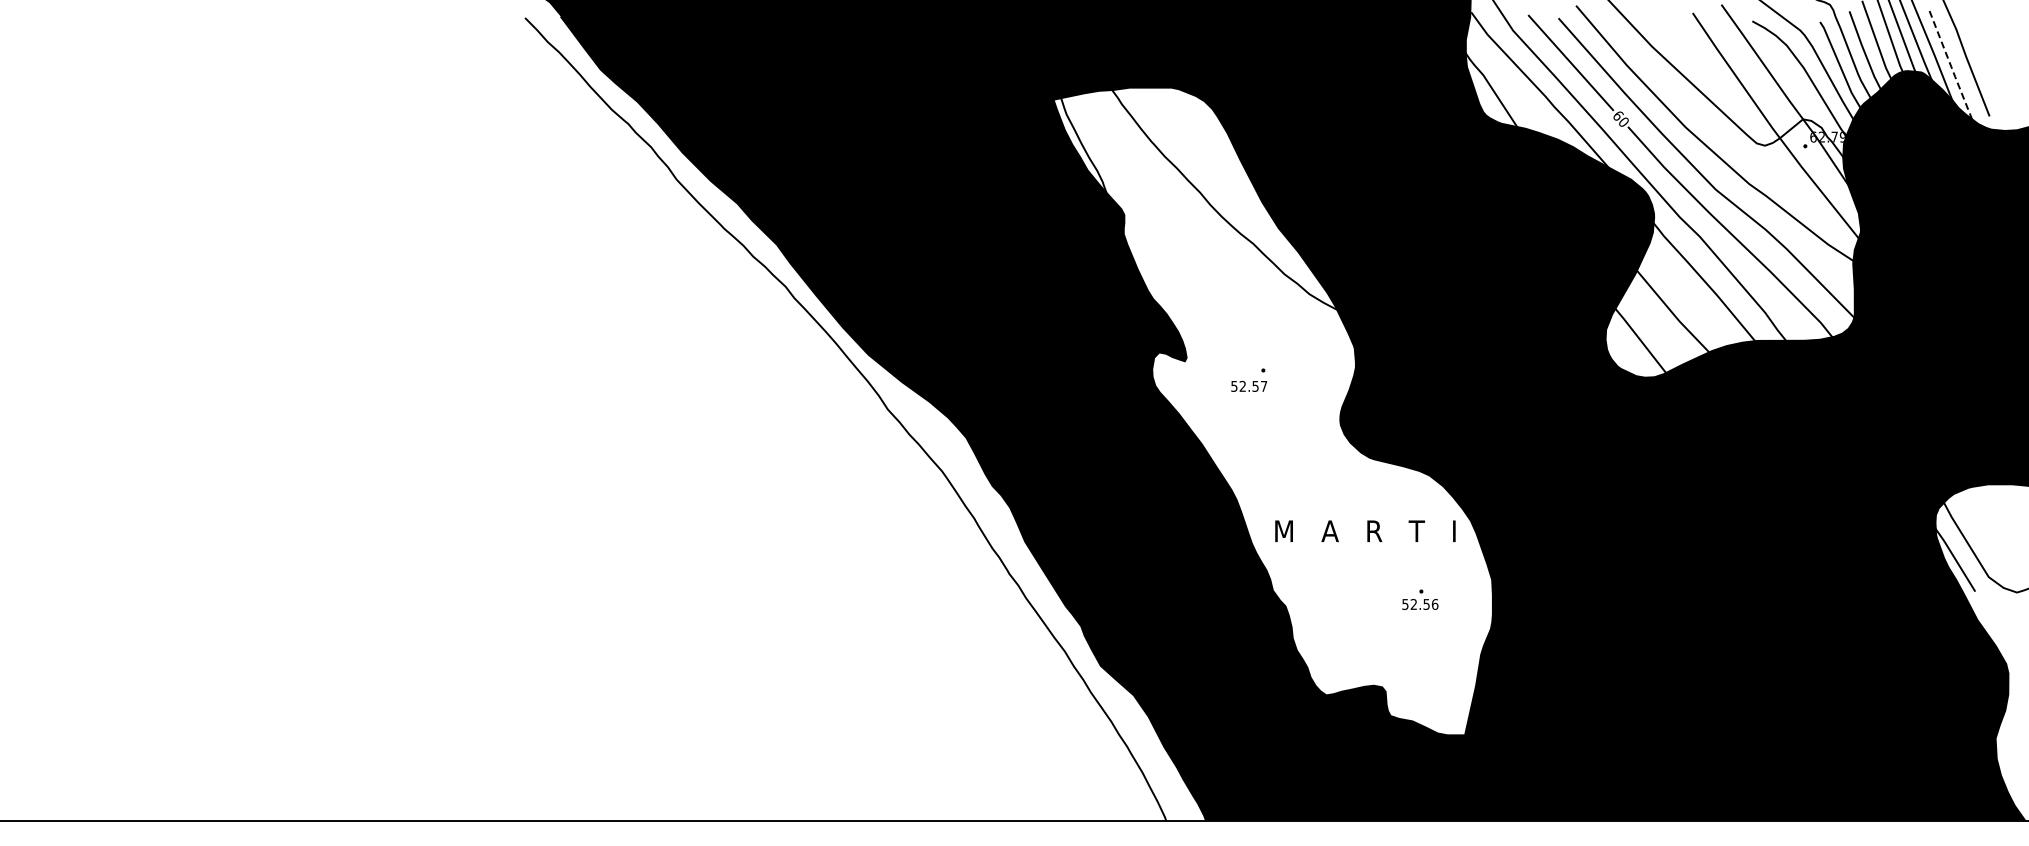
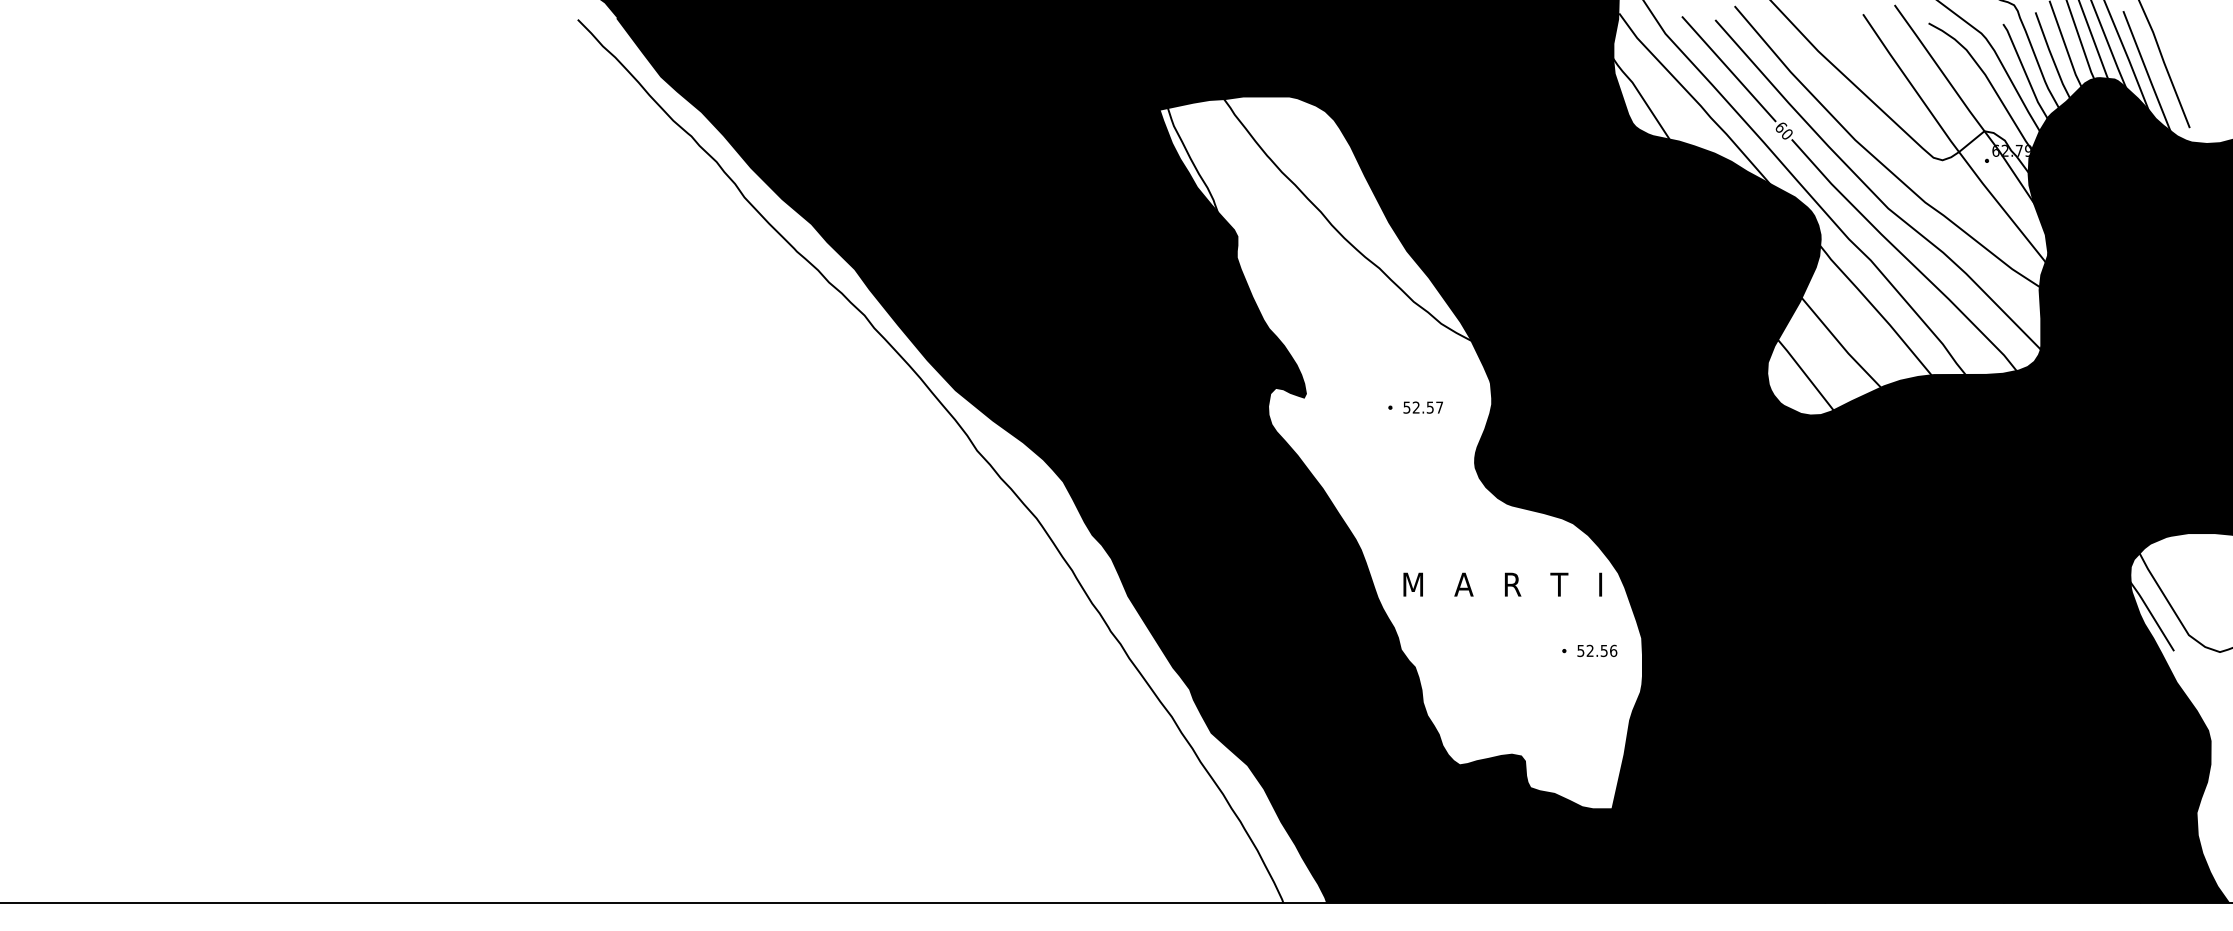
line: (1950, 65) -> (2146, 71), dashed -> solid
text: (1249, 385) -> (1423, 406), moved
text: (1420, 604) -> (1597, 650), moved

